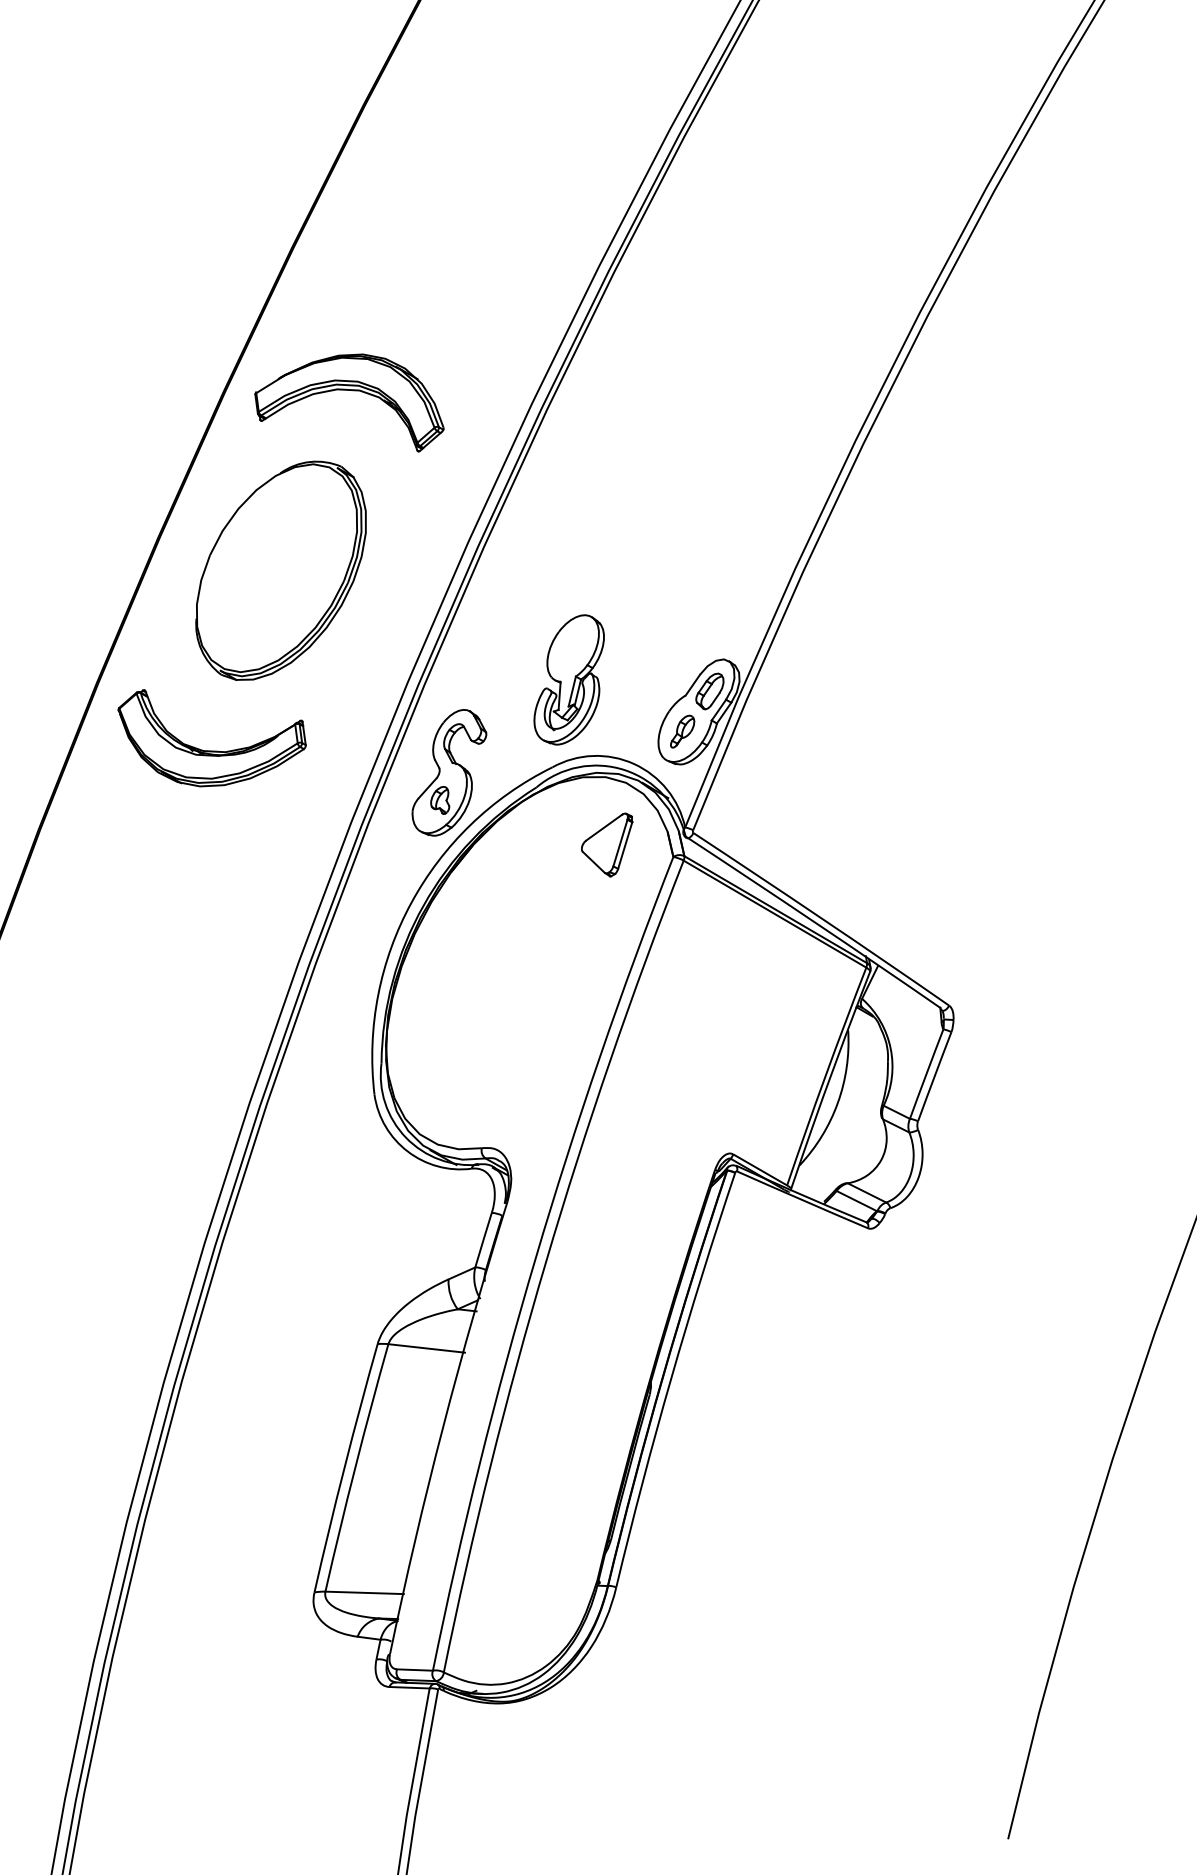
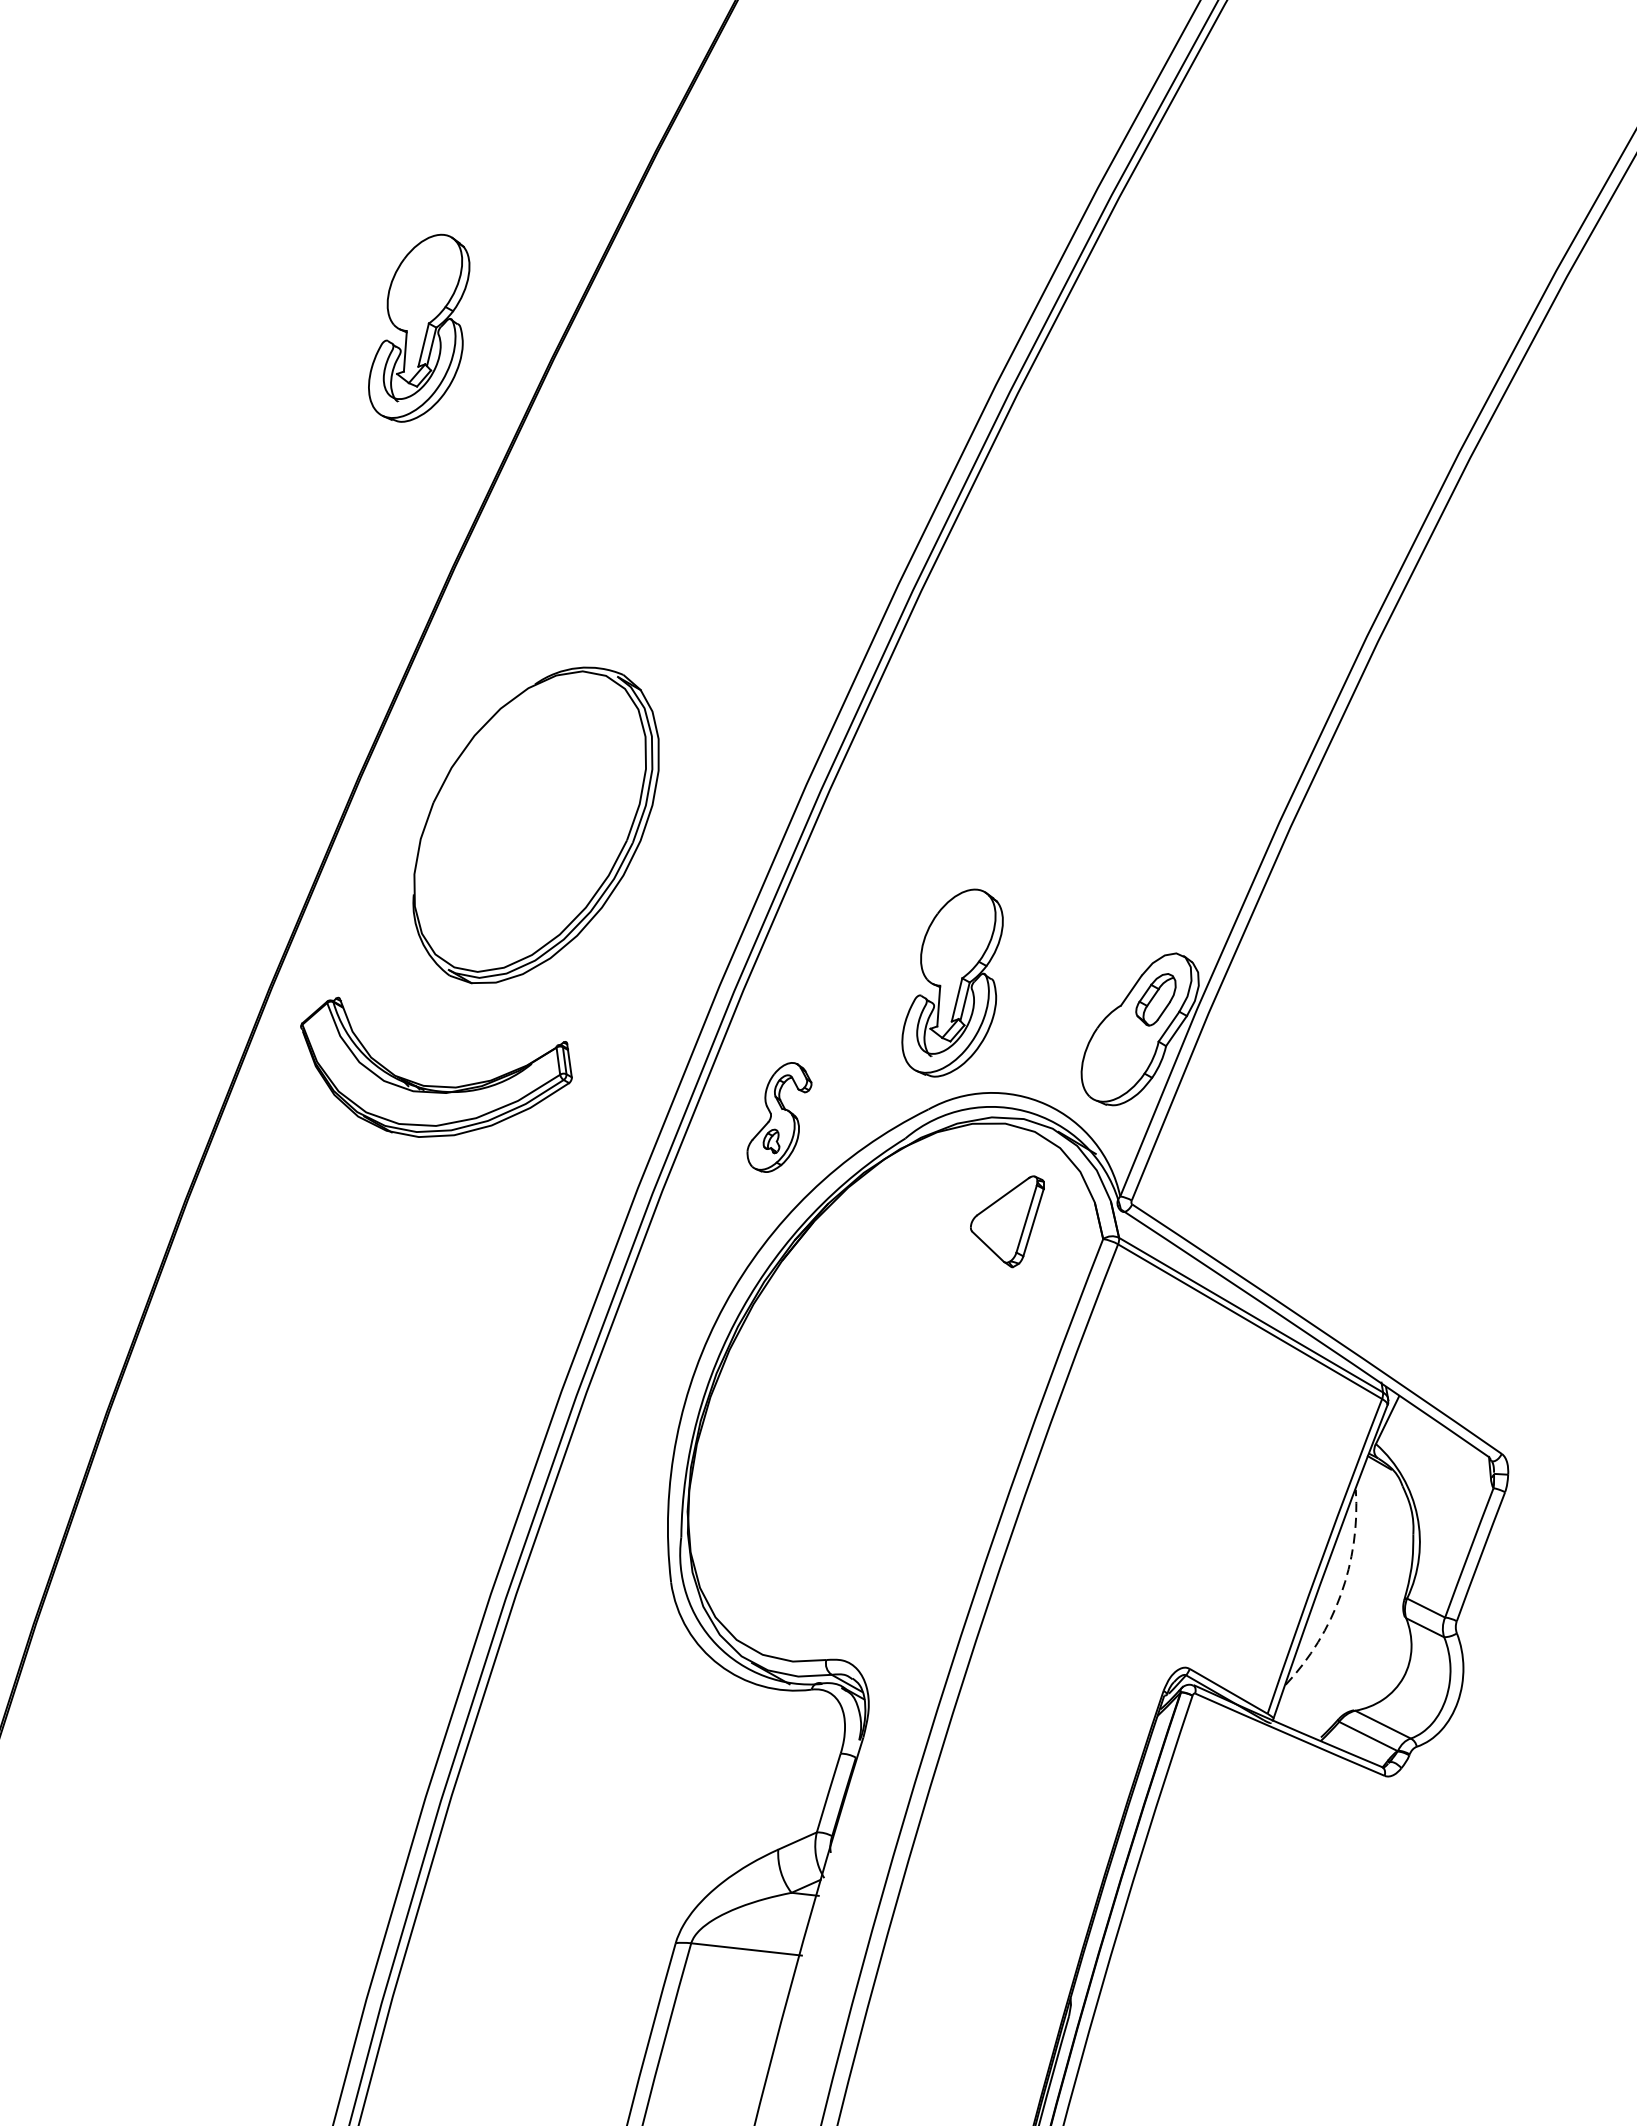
part: (199, 226) -> (418, 327), added
part: (352, 391) -> (639, 566), removed
part: (682, 731) -> (1116, 1057), removed
part: (449, 772) -> (779, 1116), size x0.6
arc: (837, 1102) -> (1340, 1593), solid -> dashed

